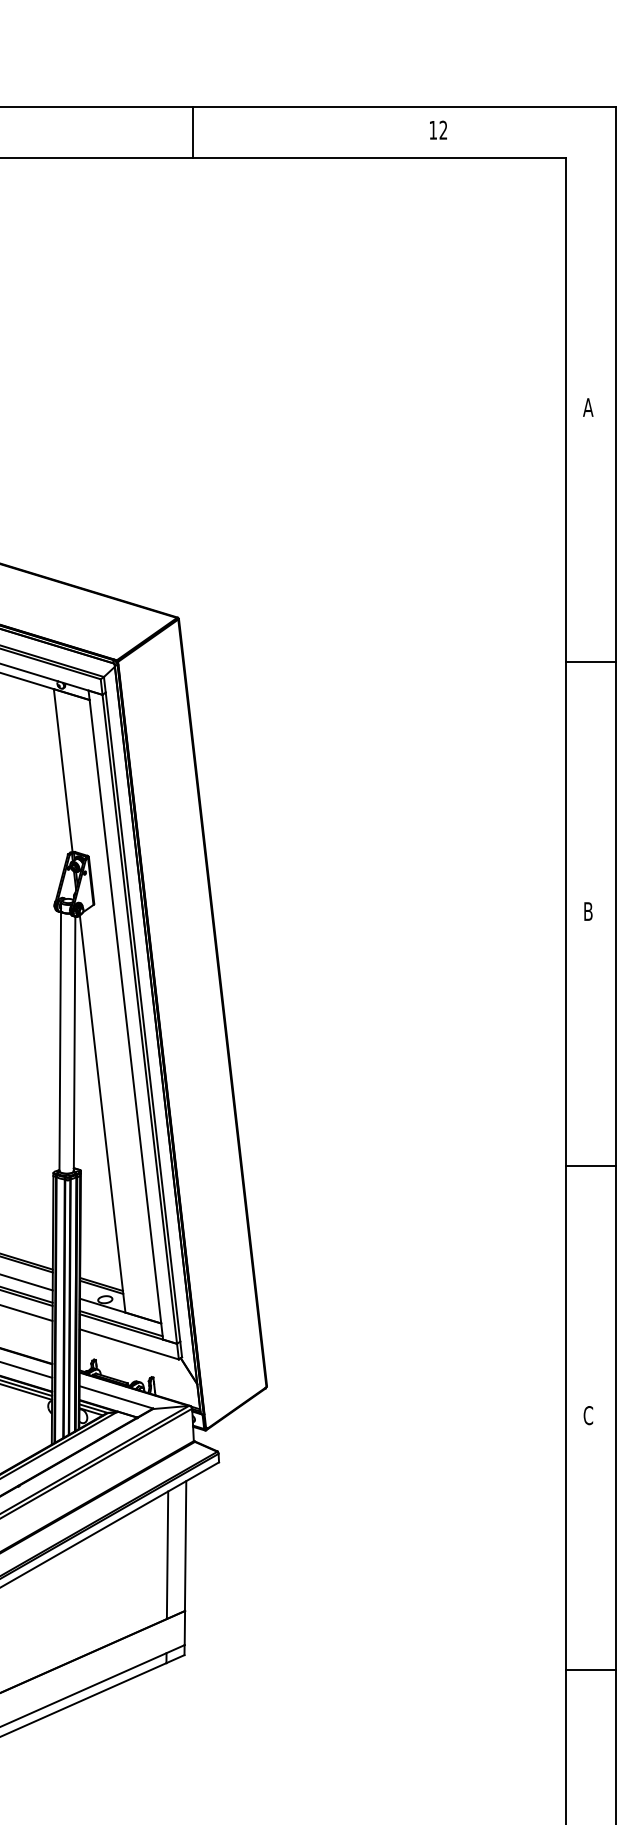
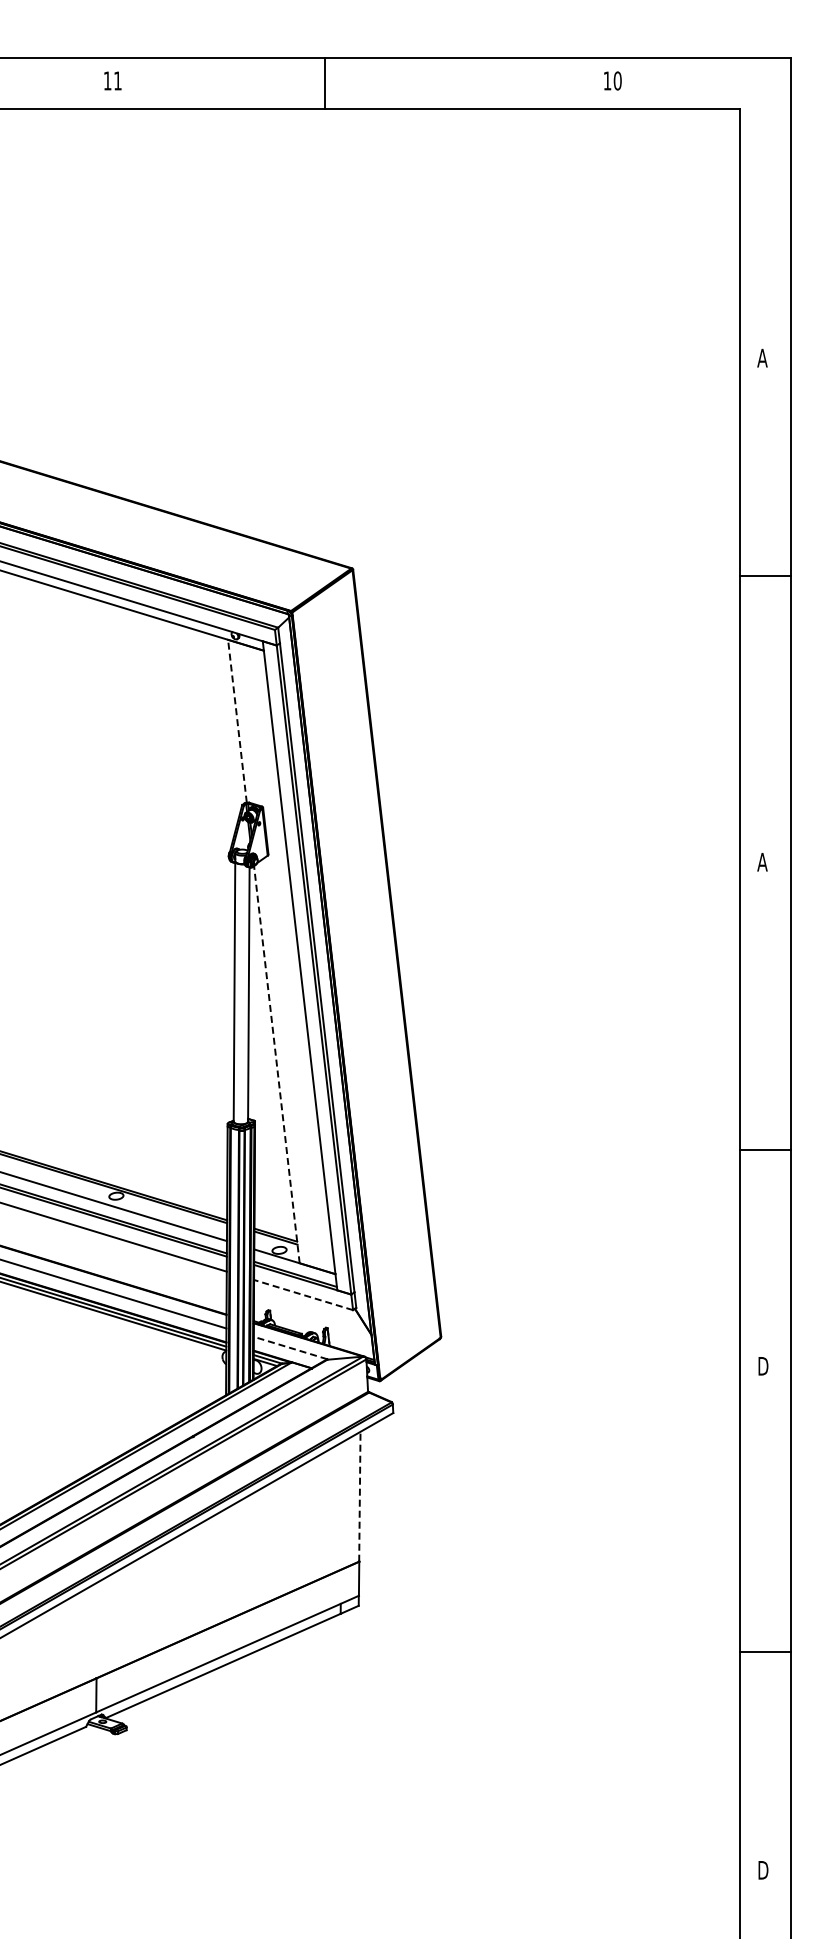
text: (443, 129) -> (617, 80), 12 -> 10
line: (193, 132) -> (325, 83), moved
line: (591, 661) -> (765, 575), moved
line: (63, 770) -> (237, 721), solid -> dashed
text: (588, 911) -> (762, 862), B -> A
line: (102, 1113) -> (276, 1064), solid -> dashed
line: (591, 1165) -> (765, 1149), moved
line: (129, 1344) -> (303, 1295), solid -> dashed
line: (116, 1396) -> (290, 1347), solid -> dashed
text: (589, 1414) -> (763, 1365), C -> D
line: (185, 1545) -> (359, 1496), solid -> dashed
line: (167, 1554) -> (341, 1505), removed
line: (591, 1669) -> (765, 1651), moved

